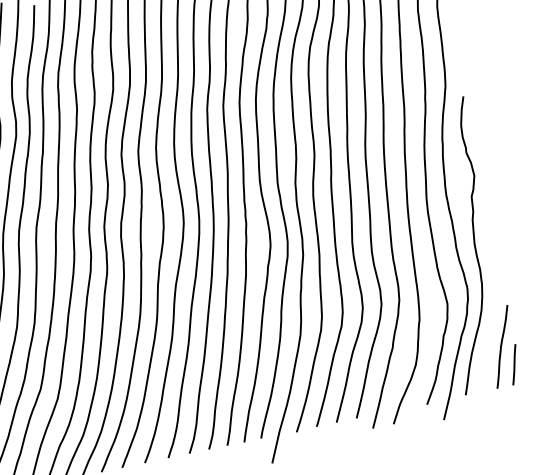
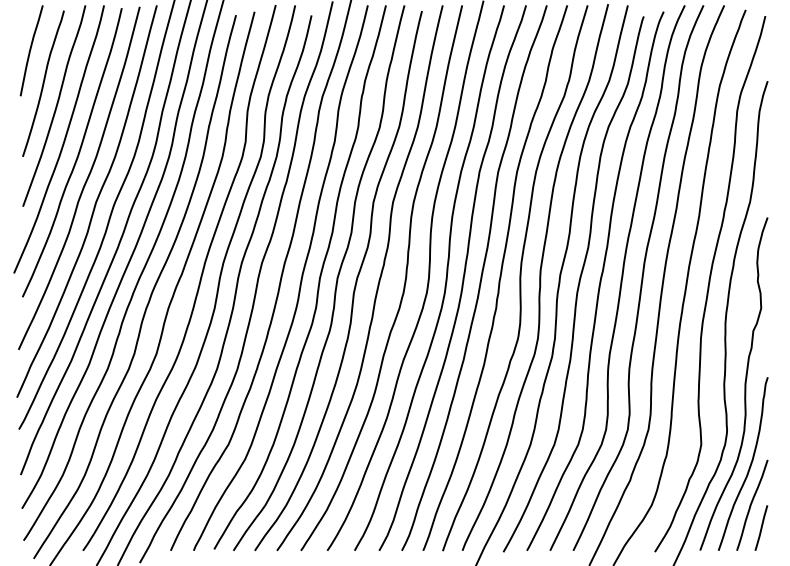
curve: (492, 313) -> (749, 465), added

